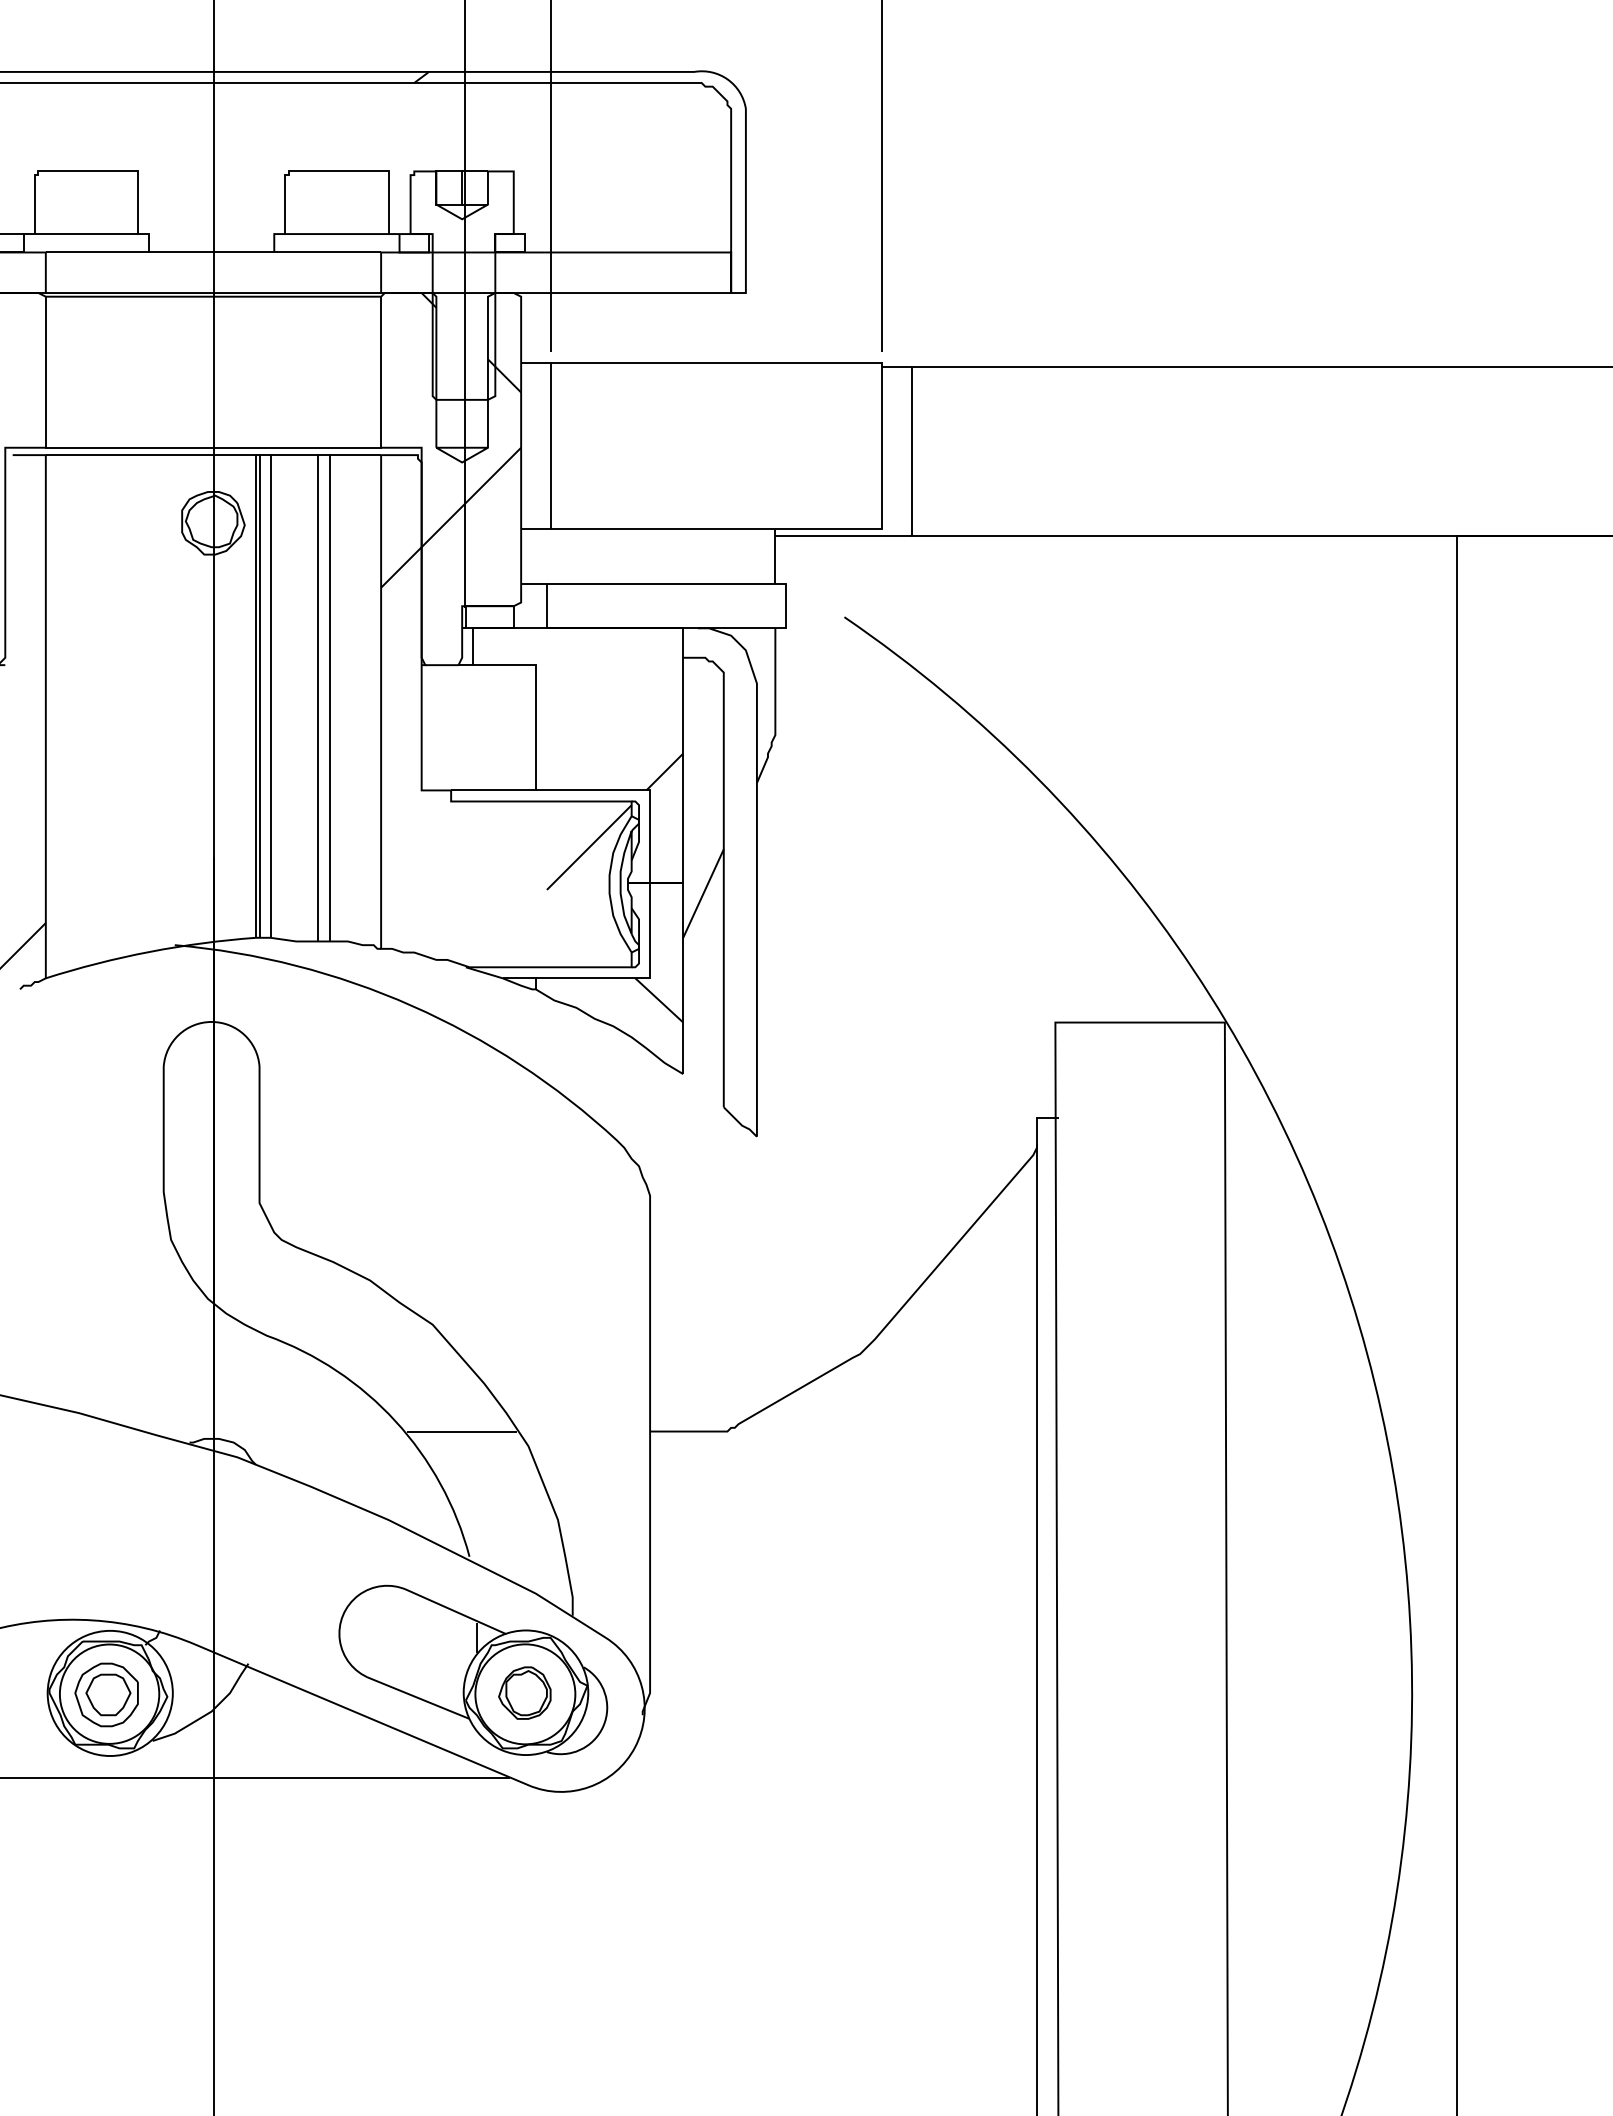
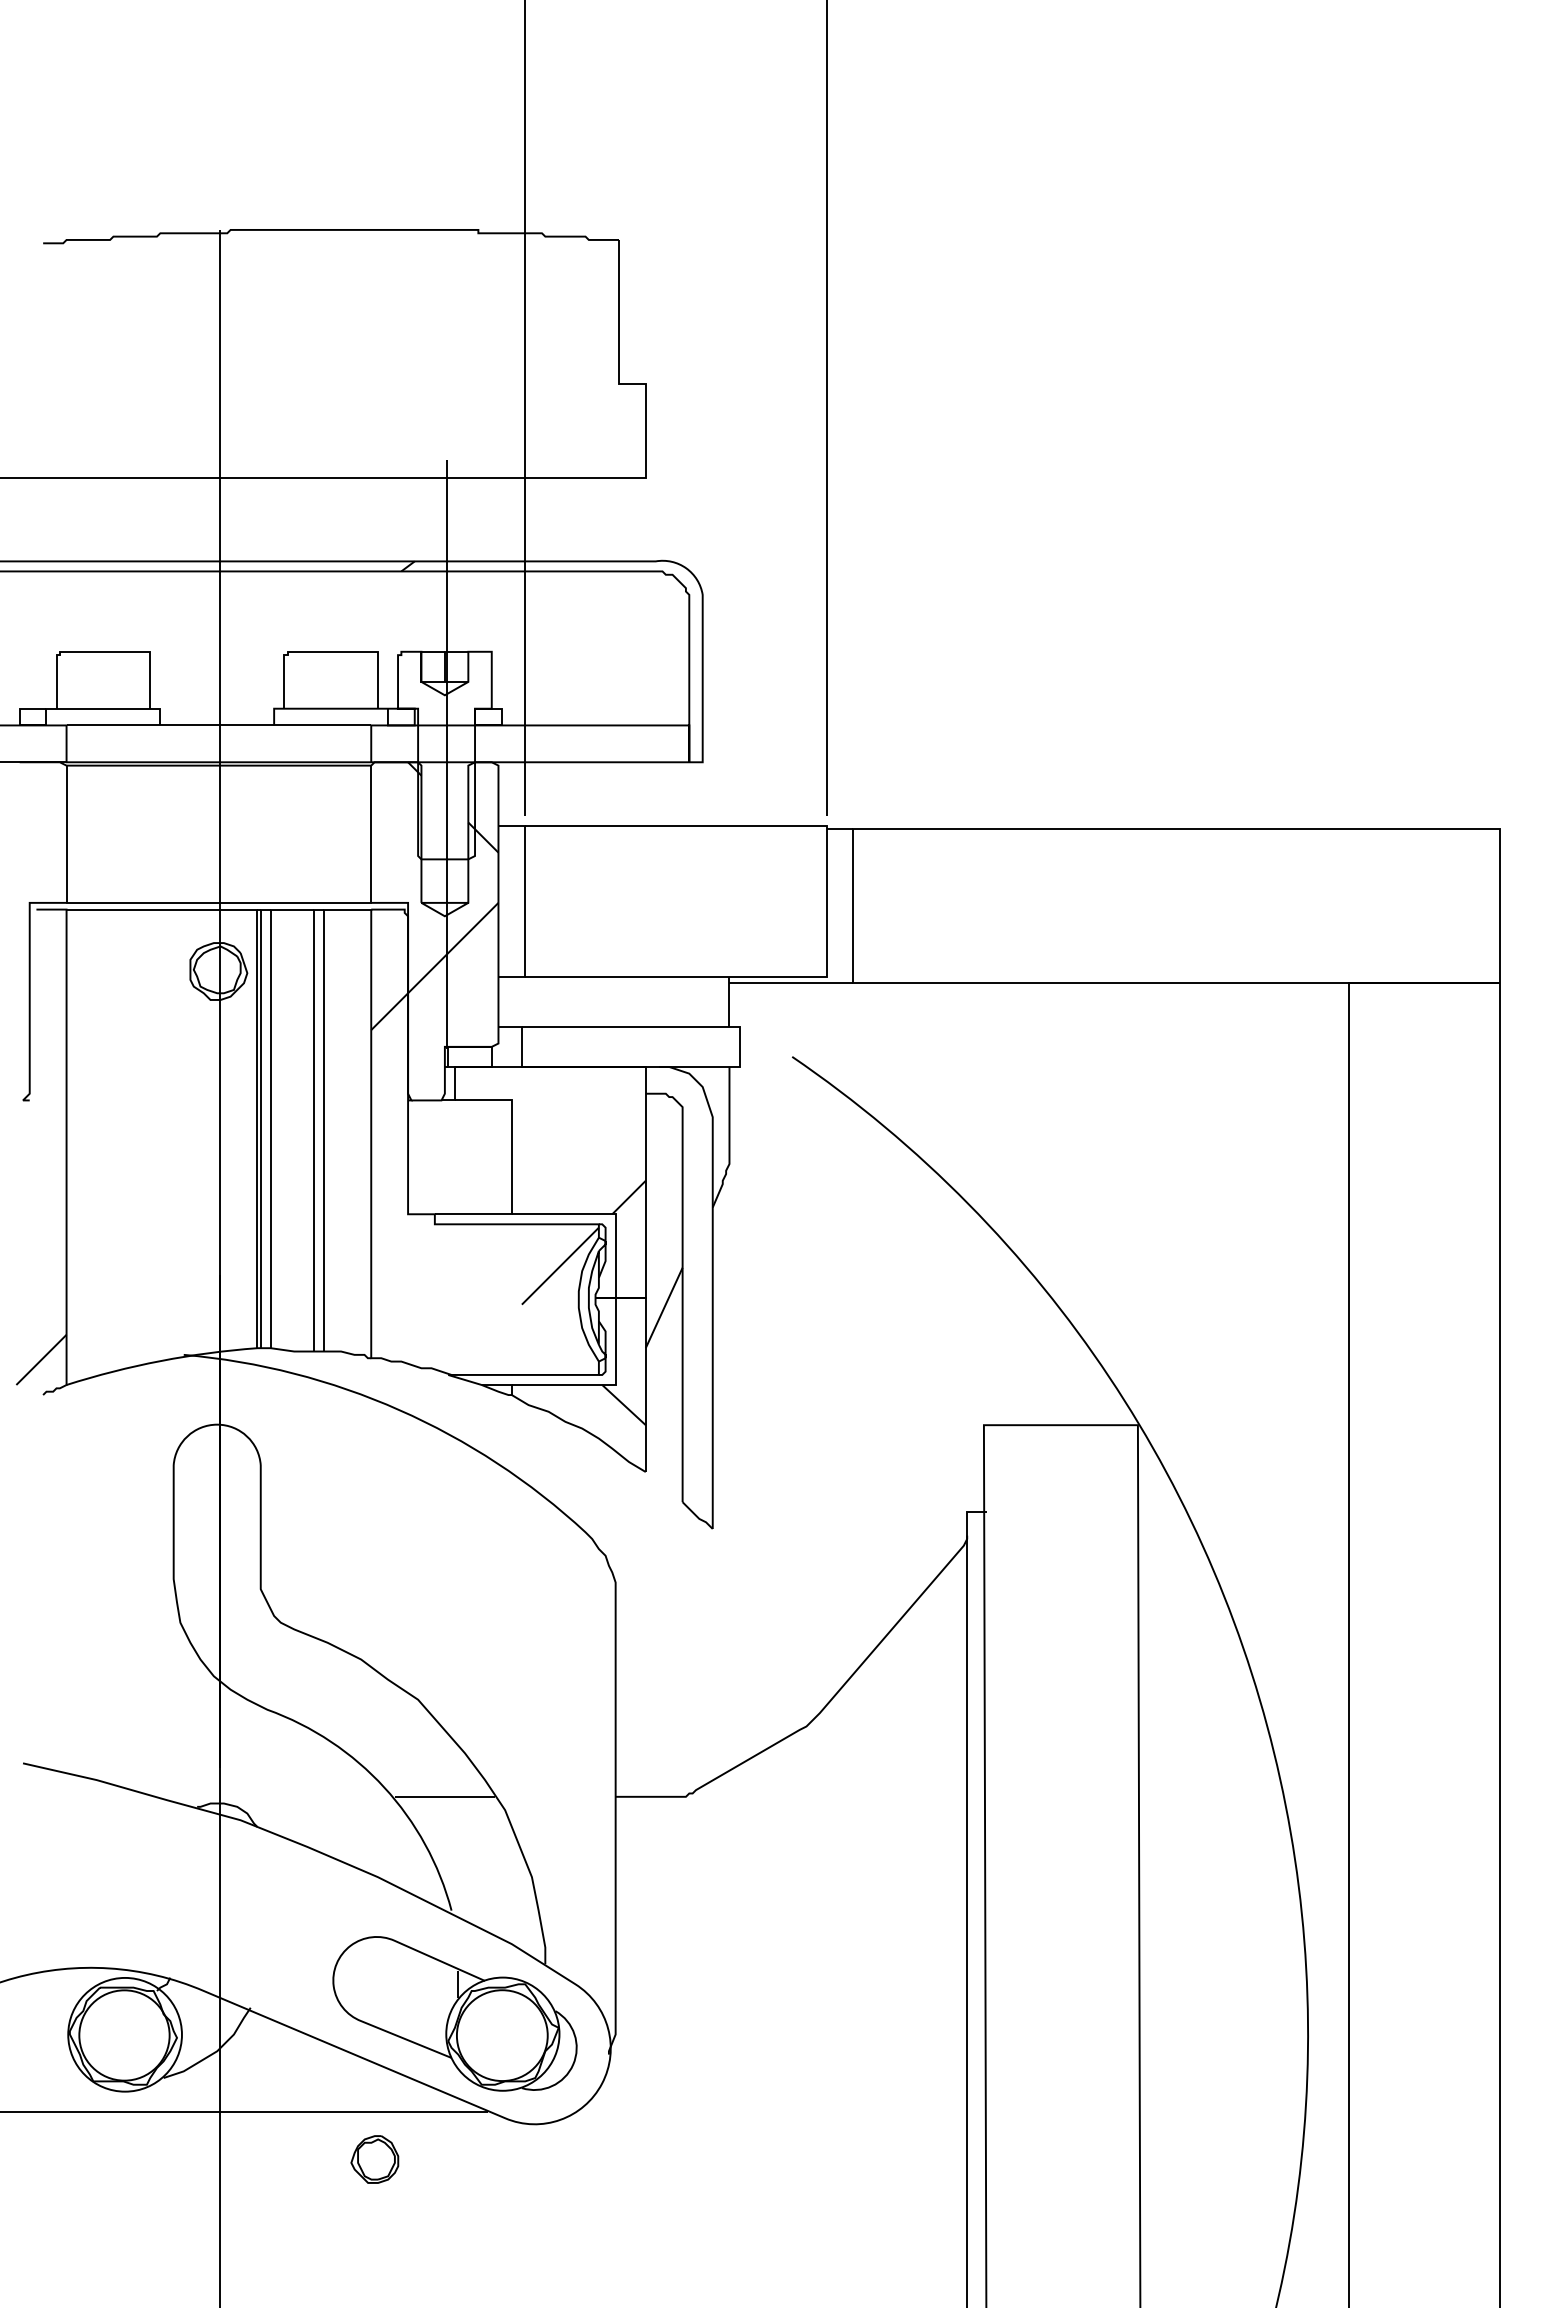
part: (524, 1693) -> (374, 2159), moved
part: (106, 1694) -> (121, 2035), removed

